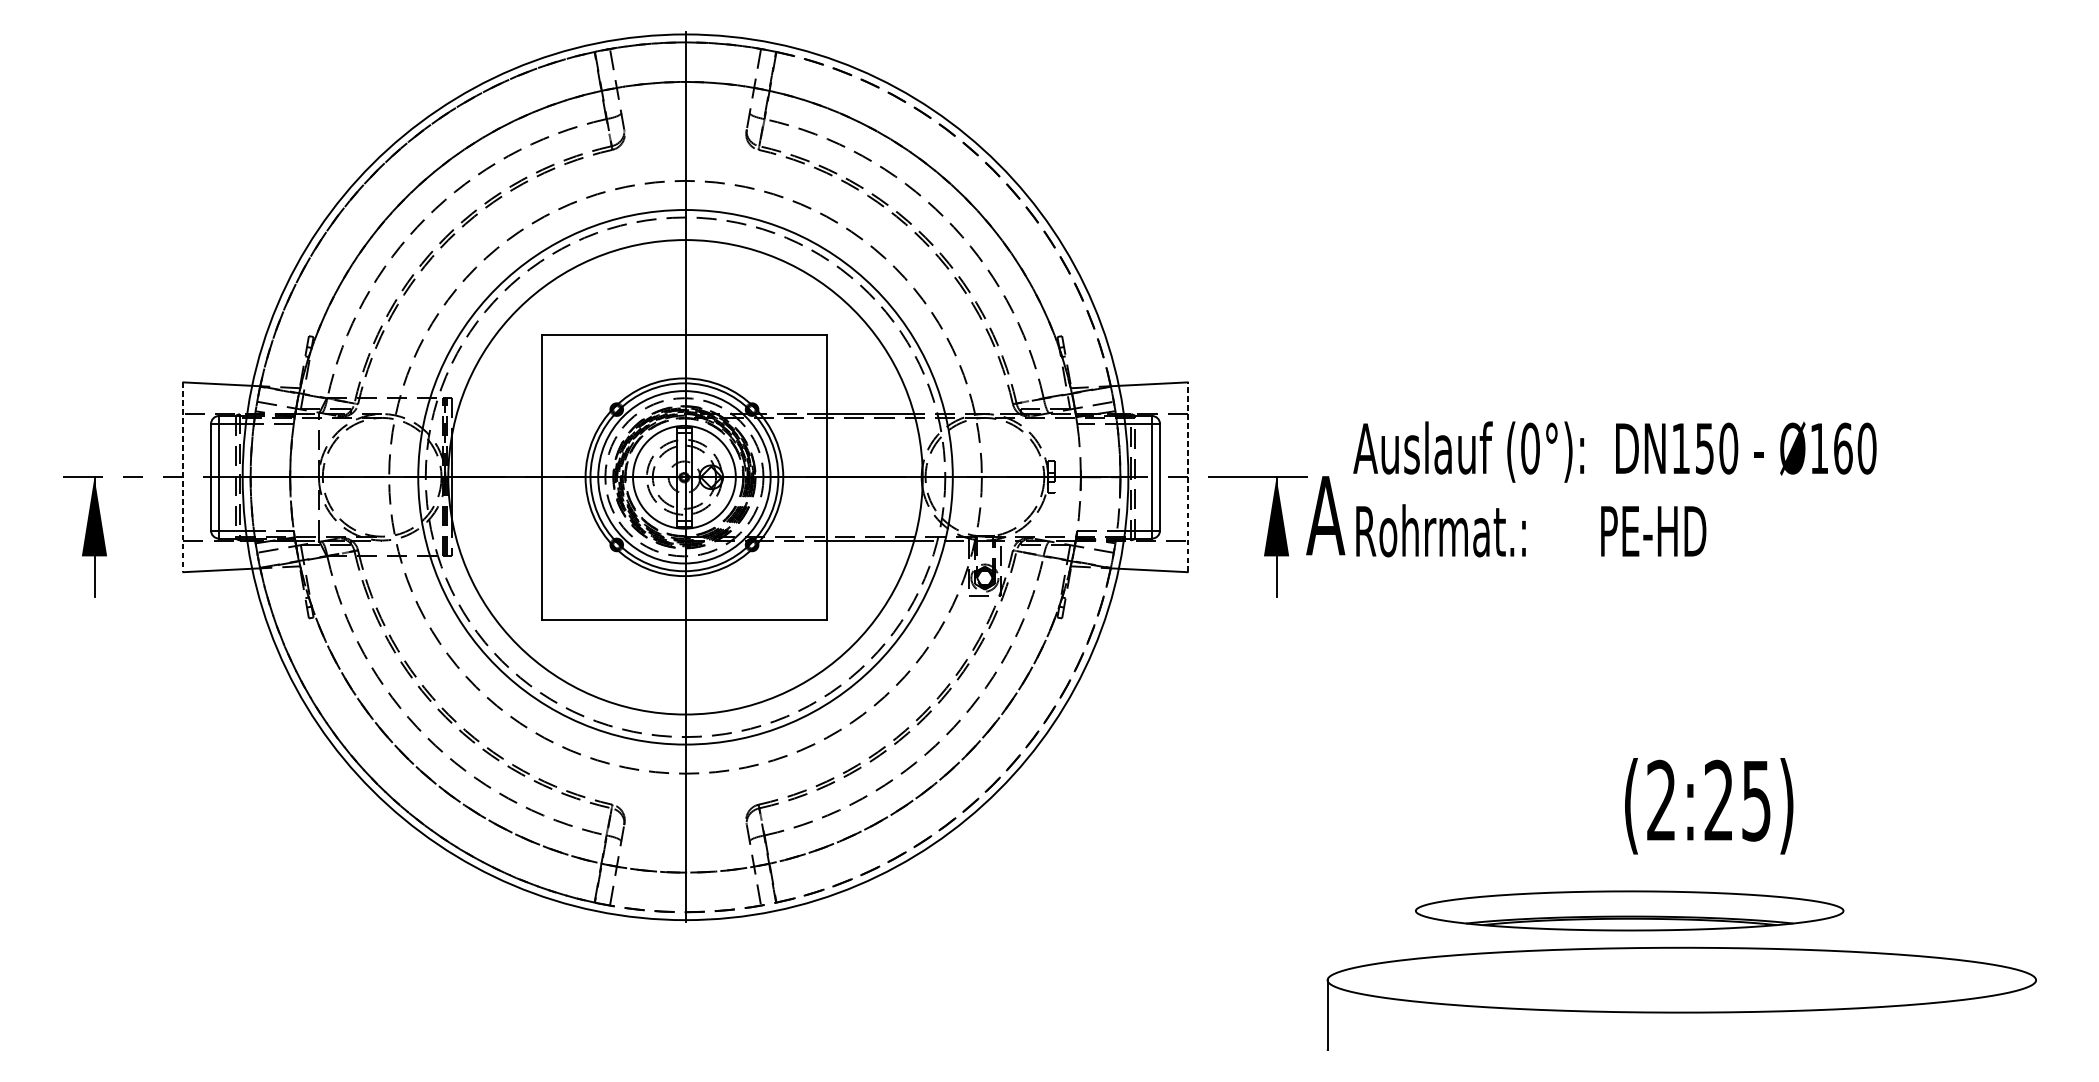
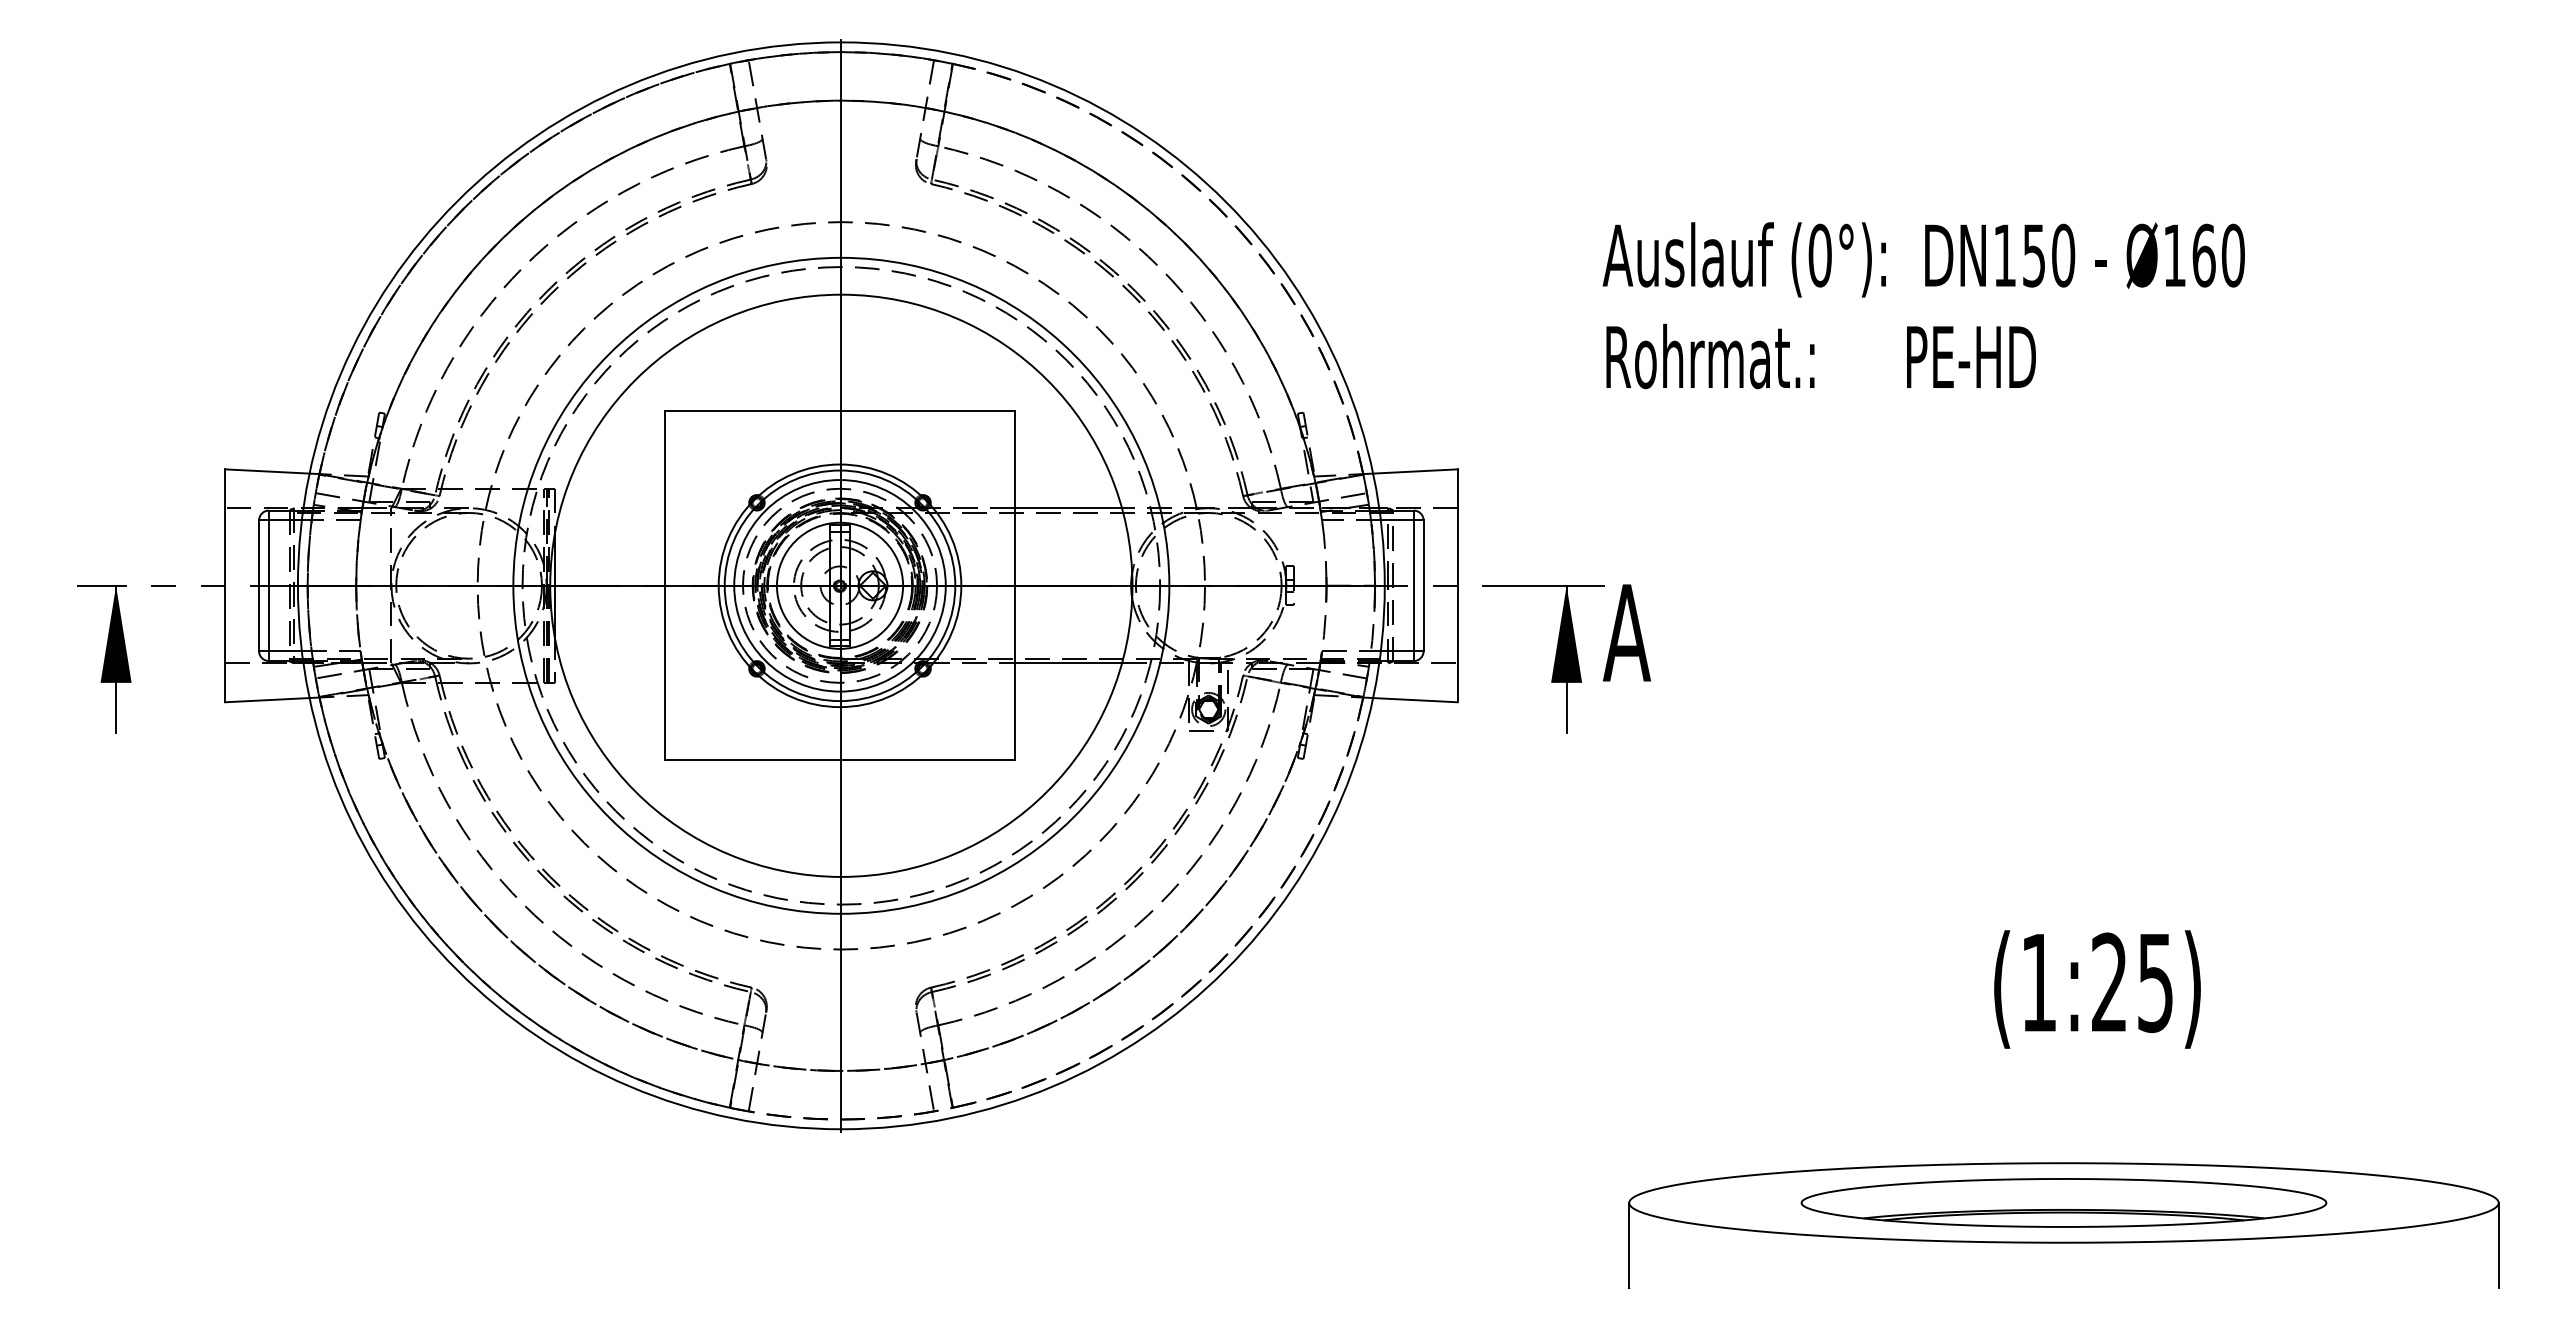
line: (183, 477) -> (225, 586), dashed -> solid
line: (1187, 477) -> (1457, 585), dashed -> solid
text: (1614, 489) -> (1923, 305), moved
text: (1661, 799) -> (2038, 981), (2:25) -> (1:25)
part: (1629, 910) -> (2063, 1202), moved
line: (2035, 1014) -> (2498, 1245), added

